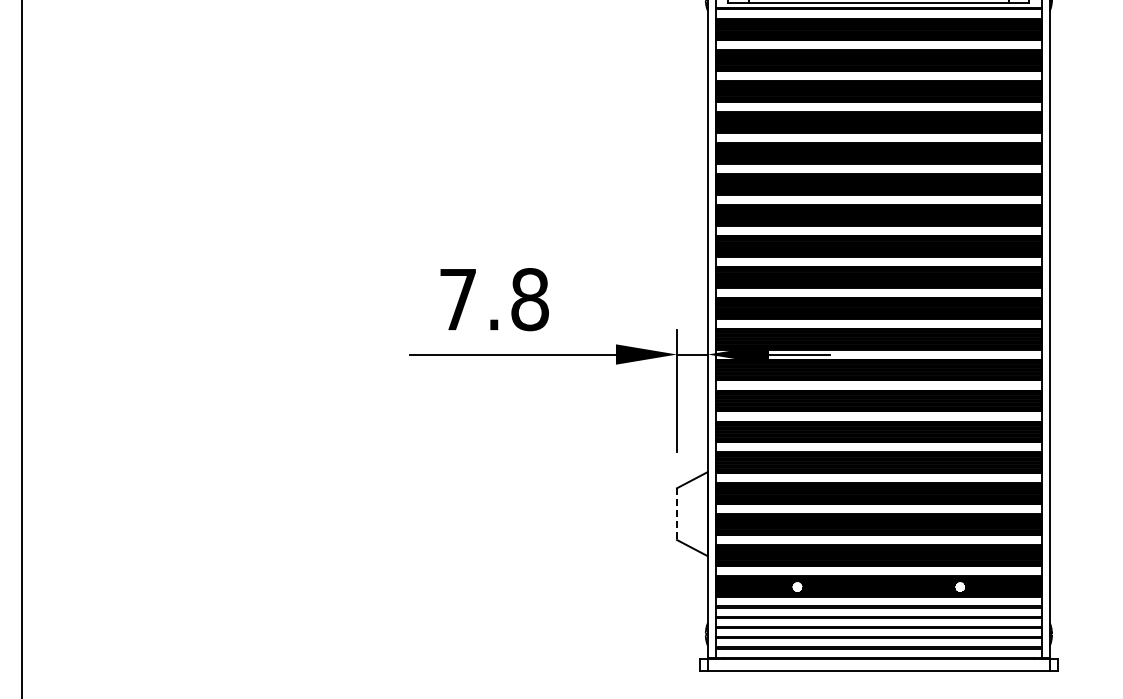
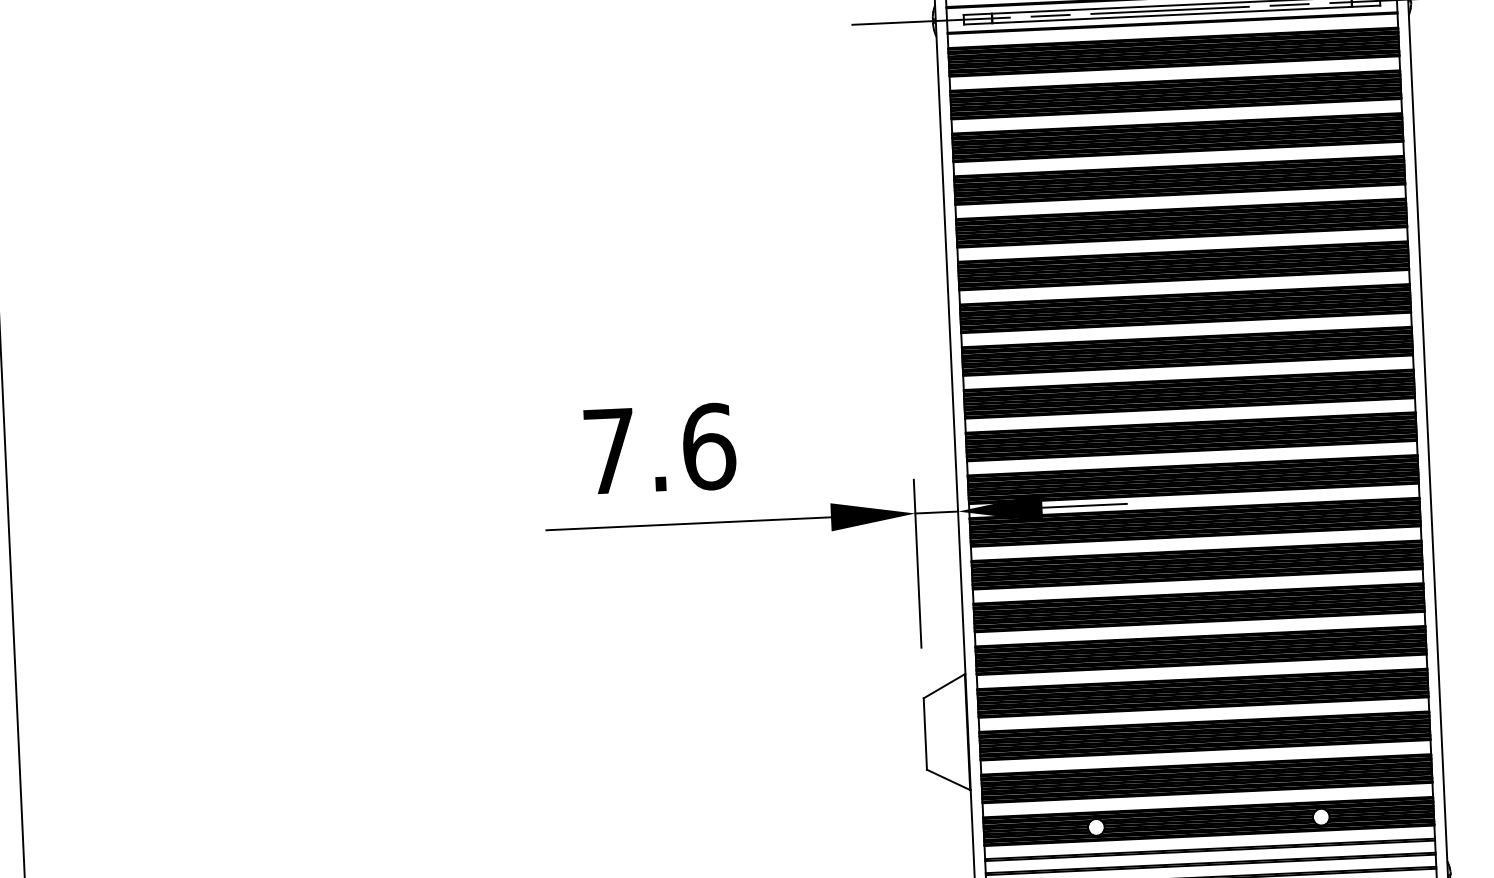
text: (530, 299) -> (709, 446), 7.8 -> 7.6
line: (677, 514) -> (926, 734), dashed -> solid

